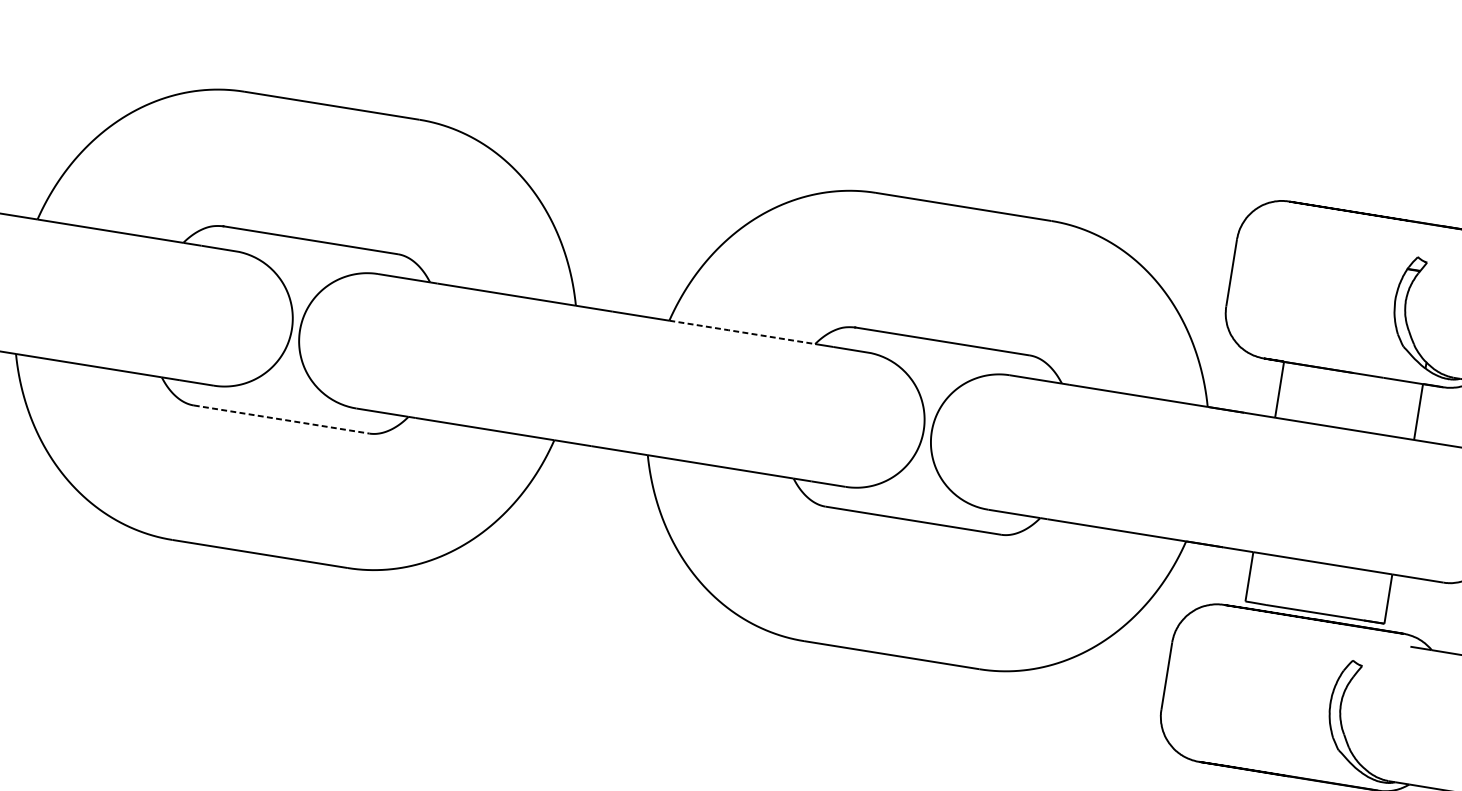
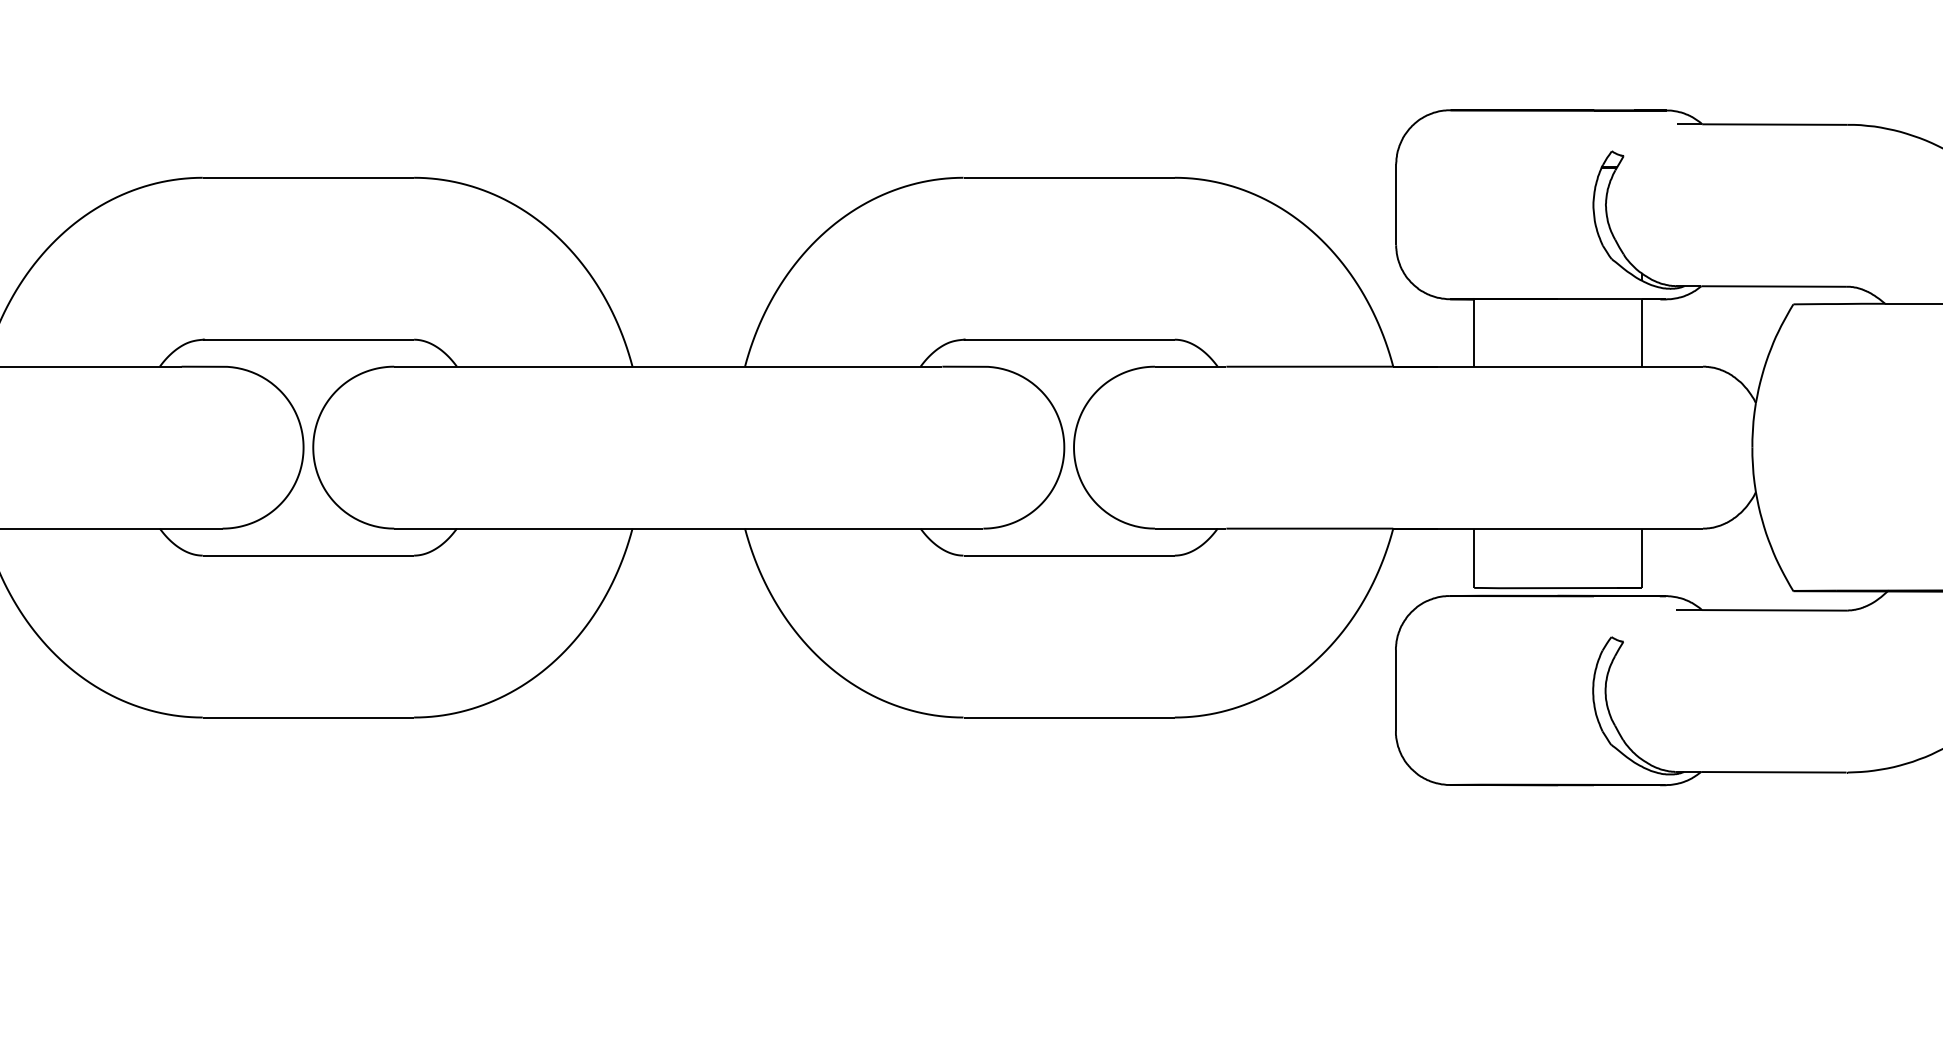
line: (742, 332) -> (832, 366), dashed -> solid
line: (281, 419) -> (308, 555), dashed -> solid

